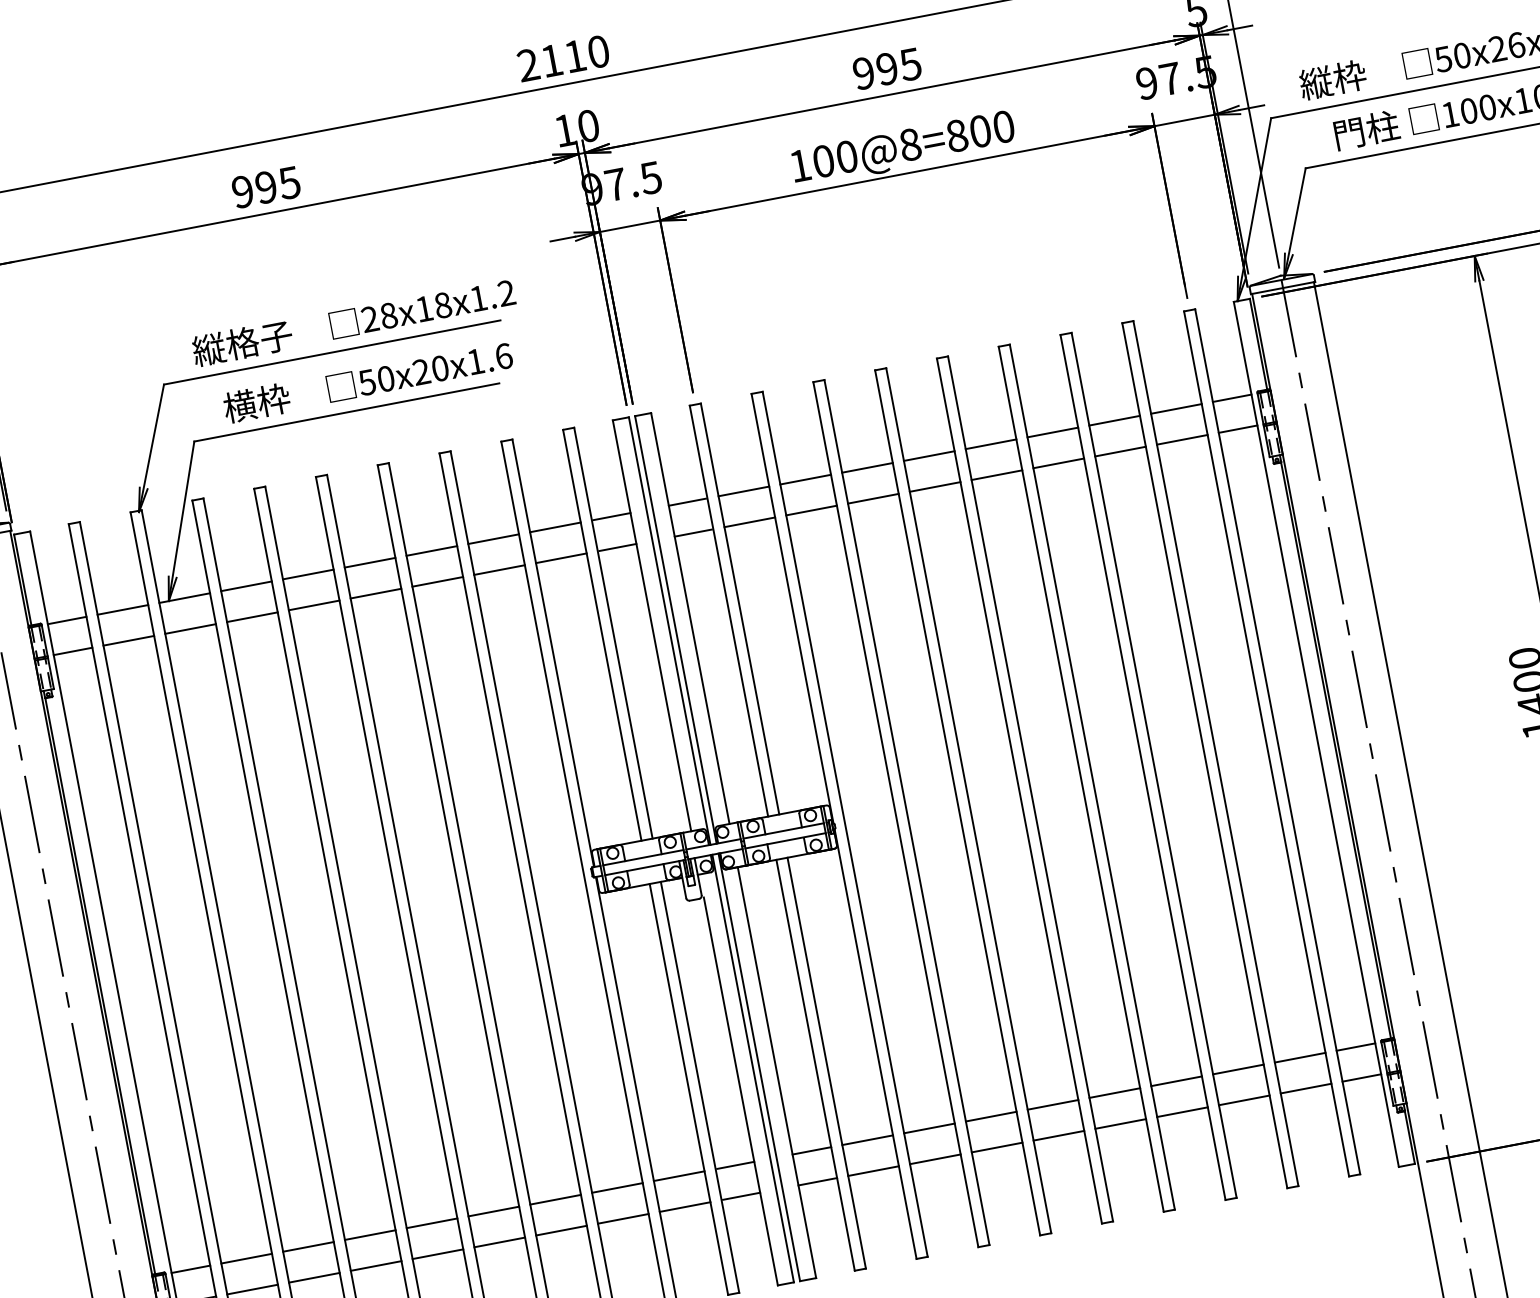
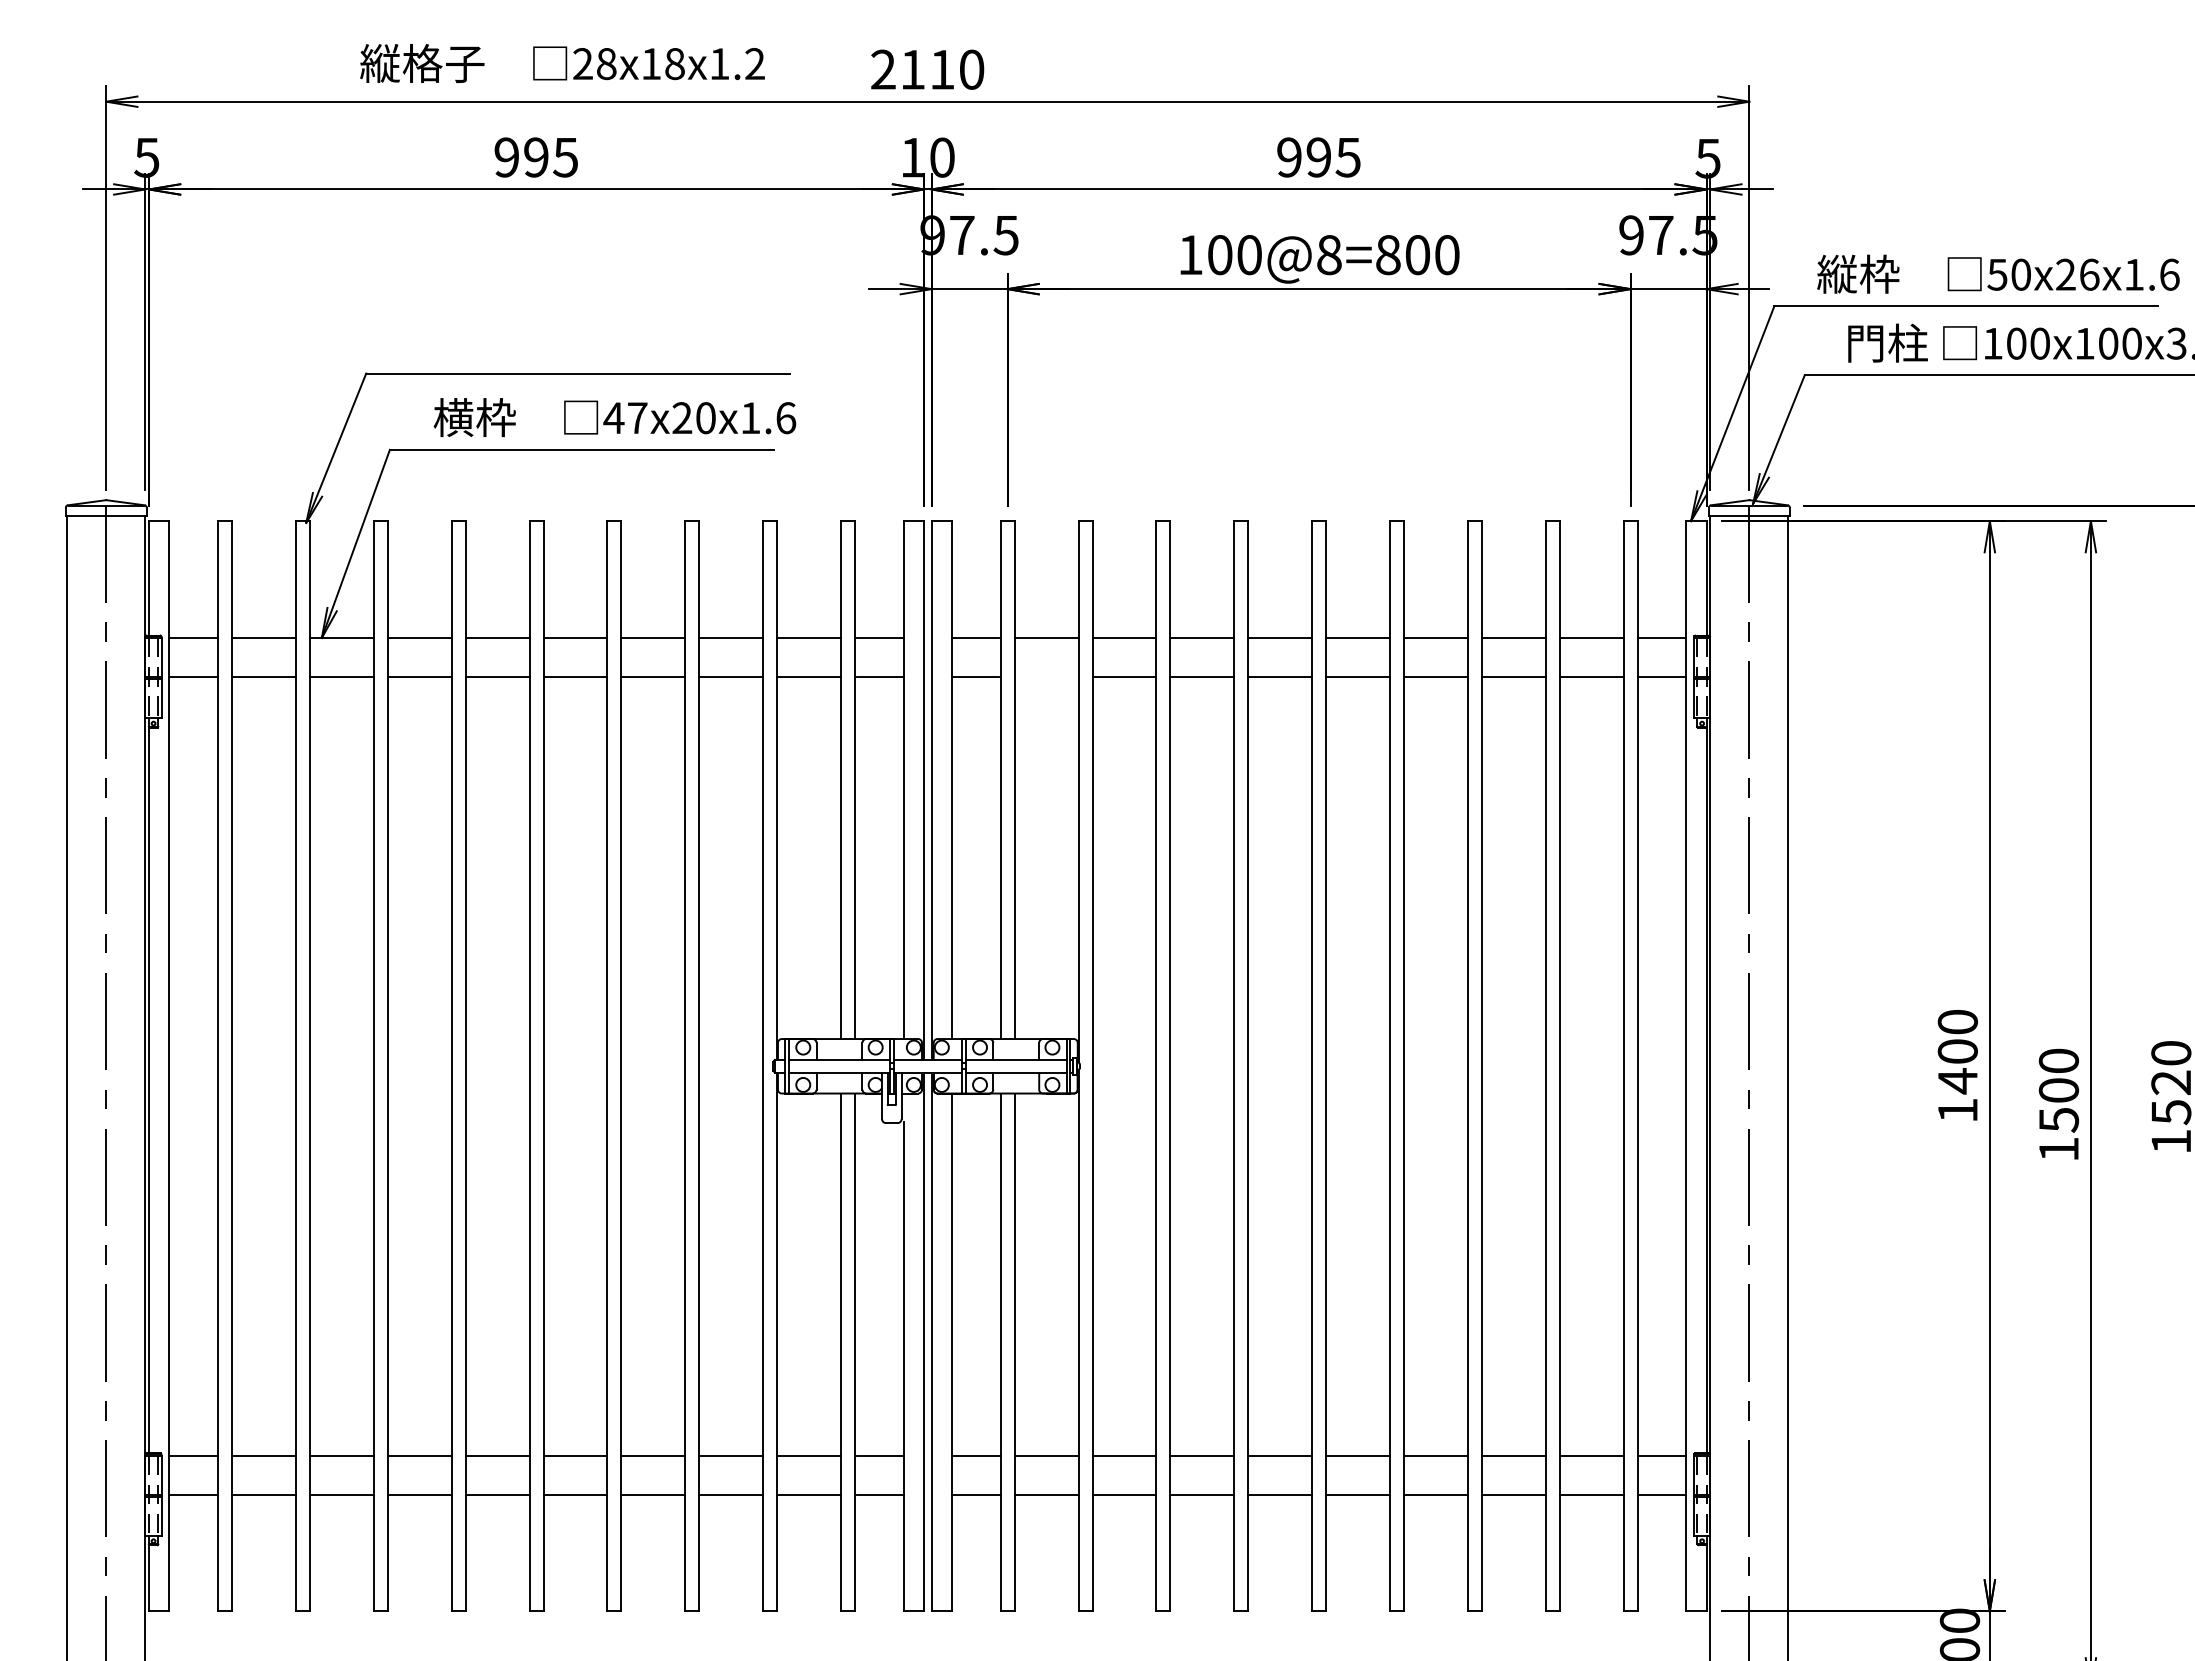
text: (353, 322) -> (562, 63), moved
text: (376, 381) -> (625, 418), 50x20x1.6 -> 47x20x1.6
line: (749, 522) -> (1046, 676), removed

